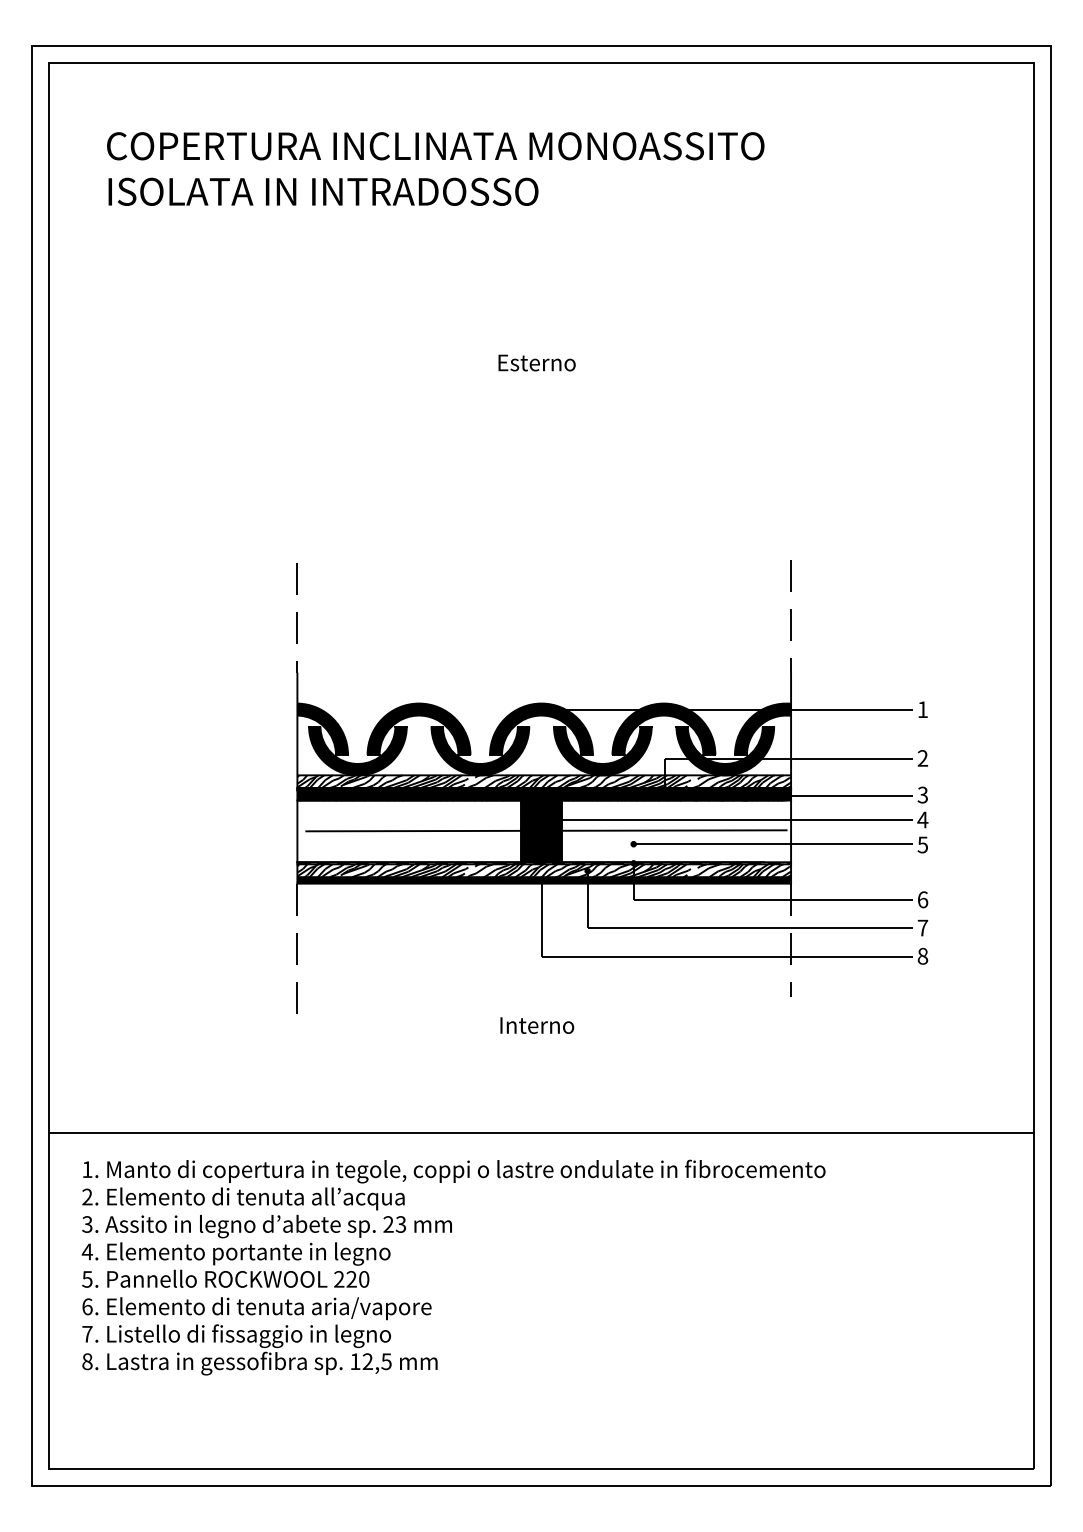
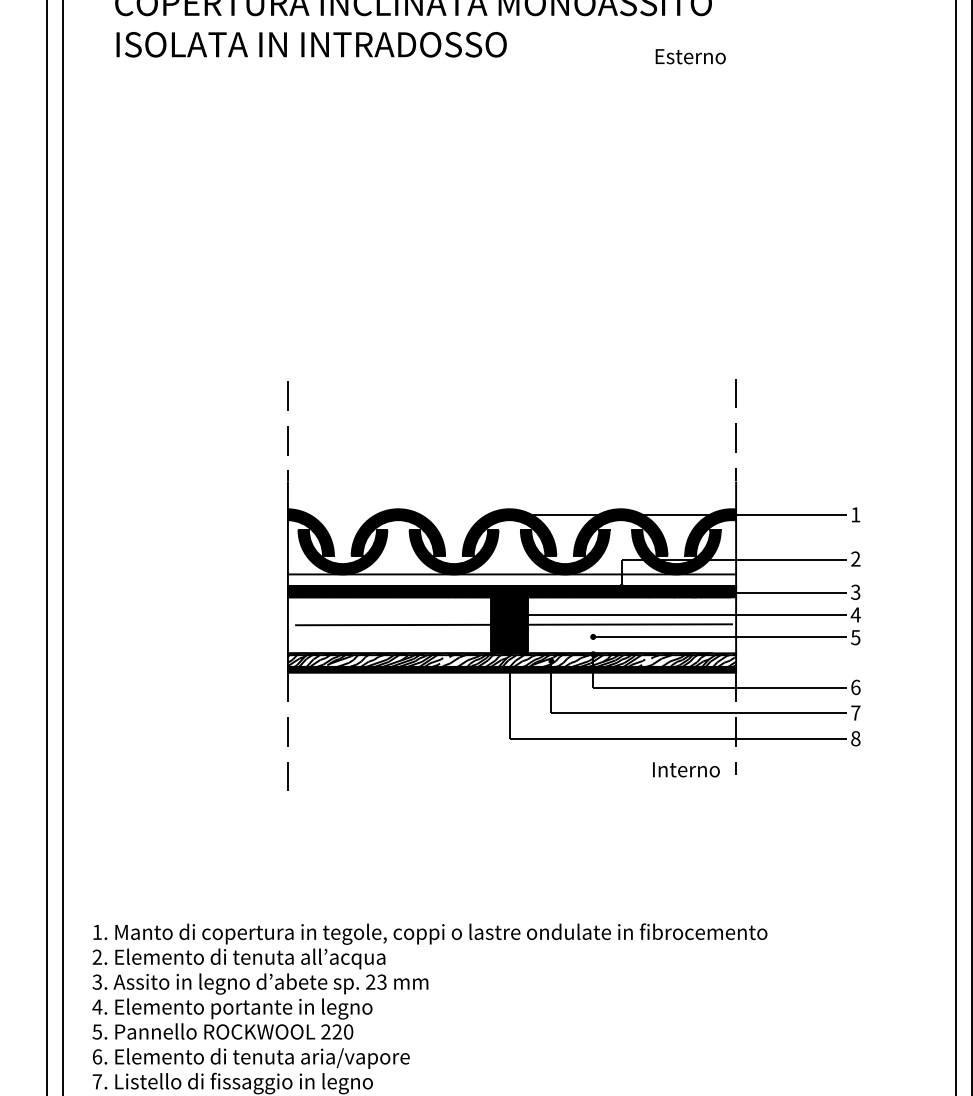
text: (536, 362) -> (690, 56), moved
hatch: (544, 781) -> (512, 580), removed
text: (537, 1025) -> (686, 769), moved
line: (541, 1133) -> (509, 899), removed

